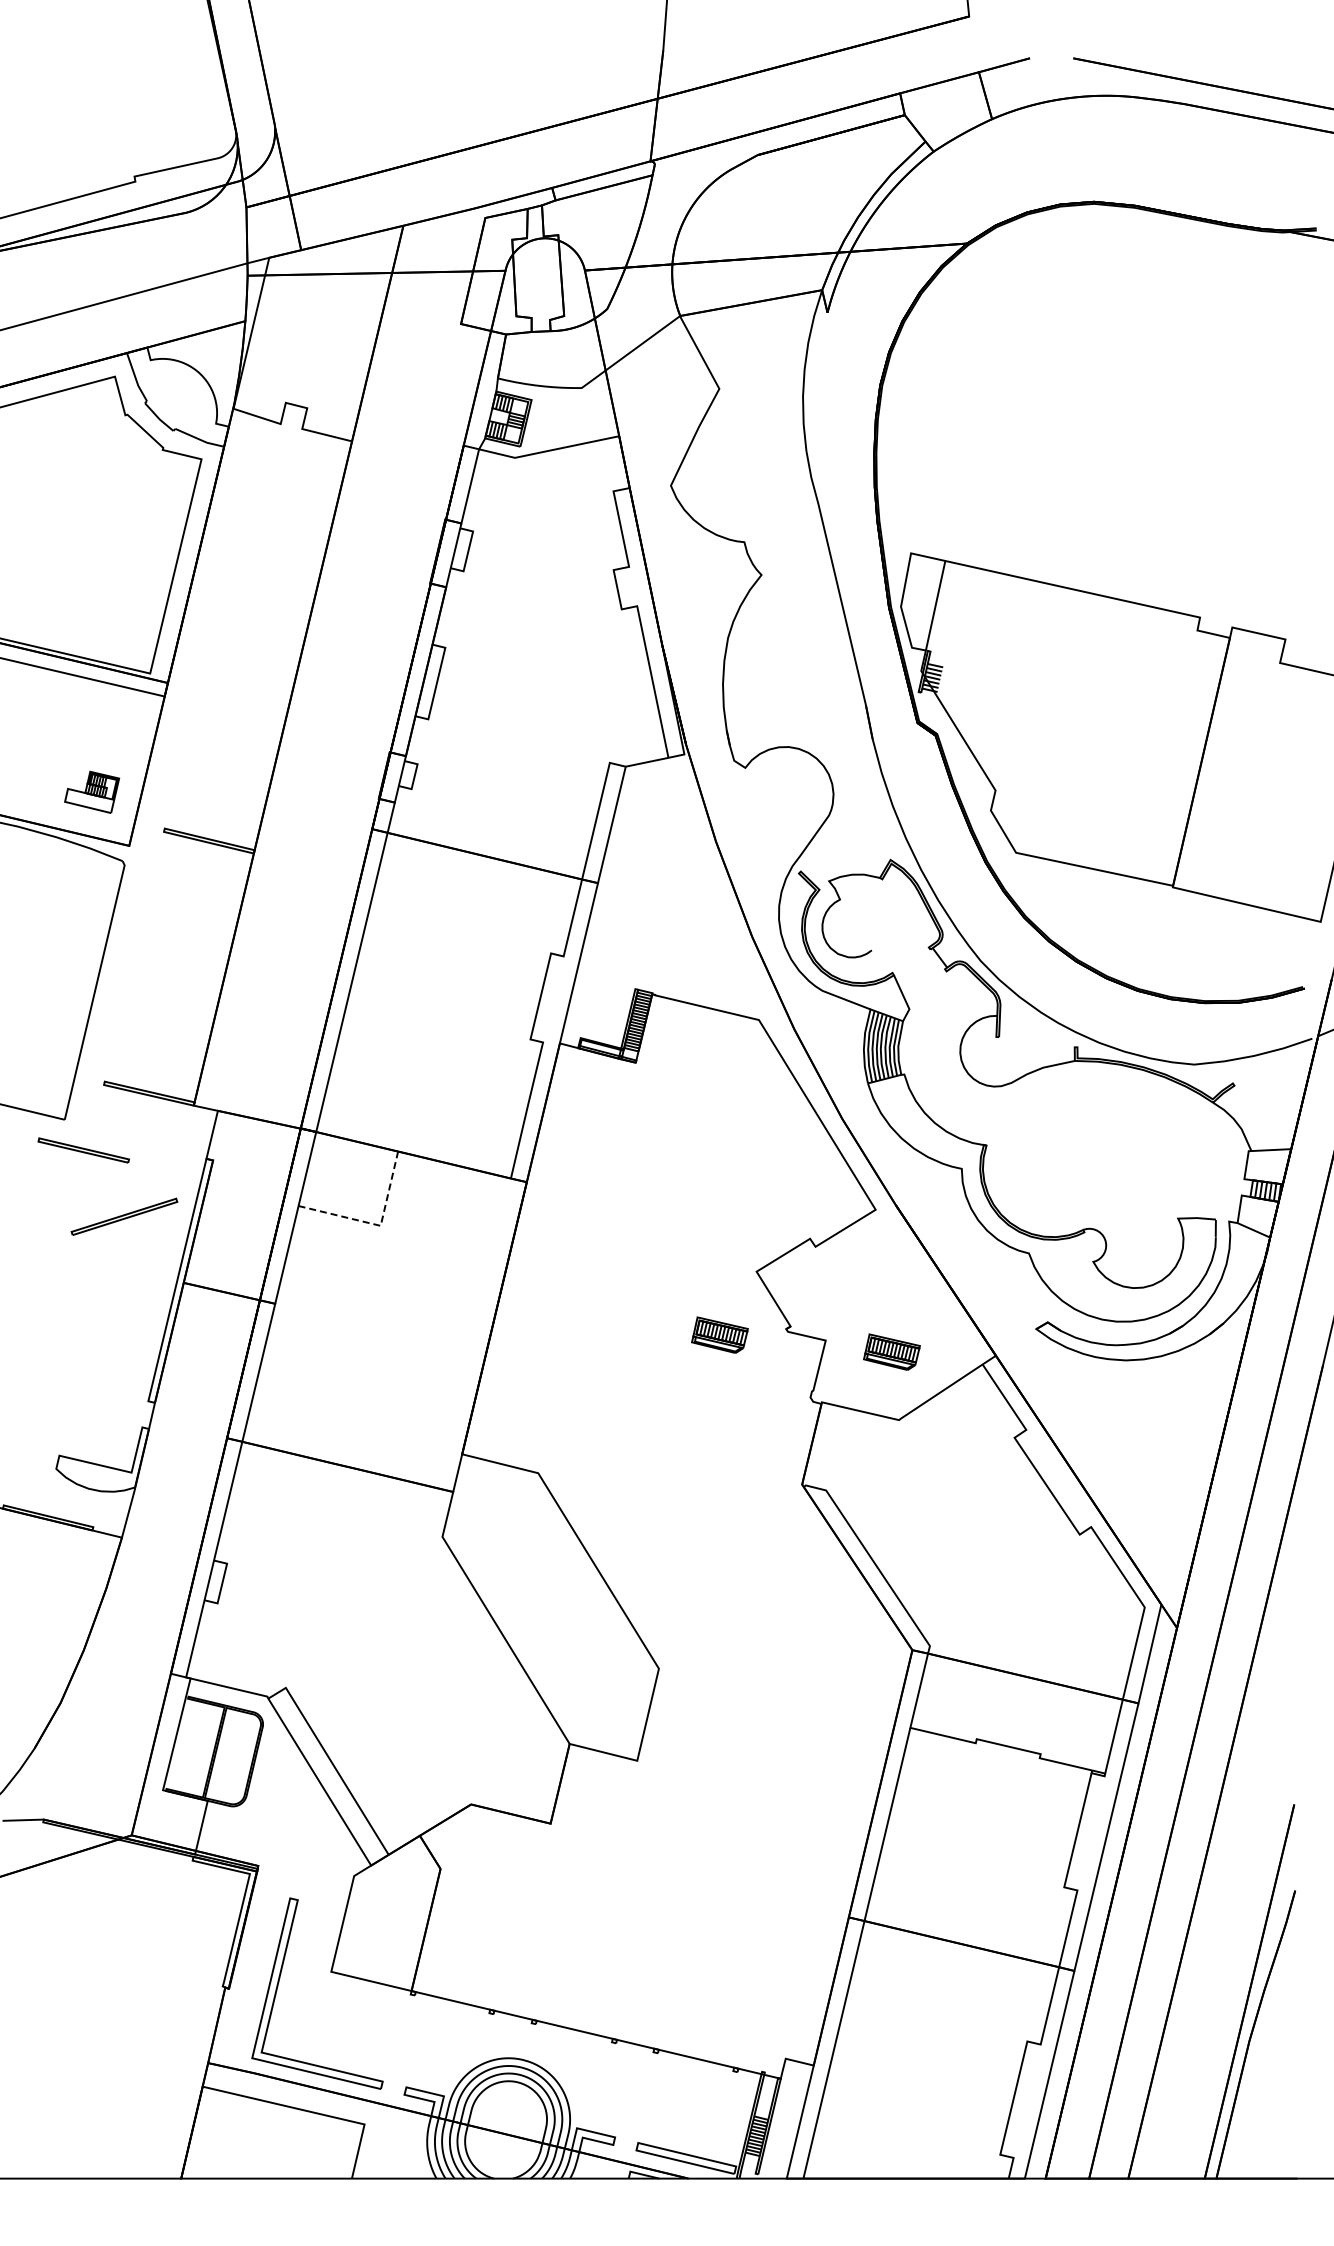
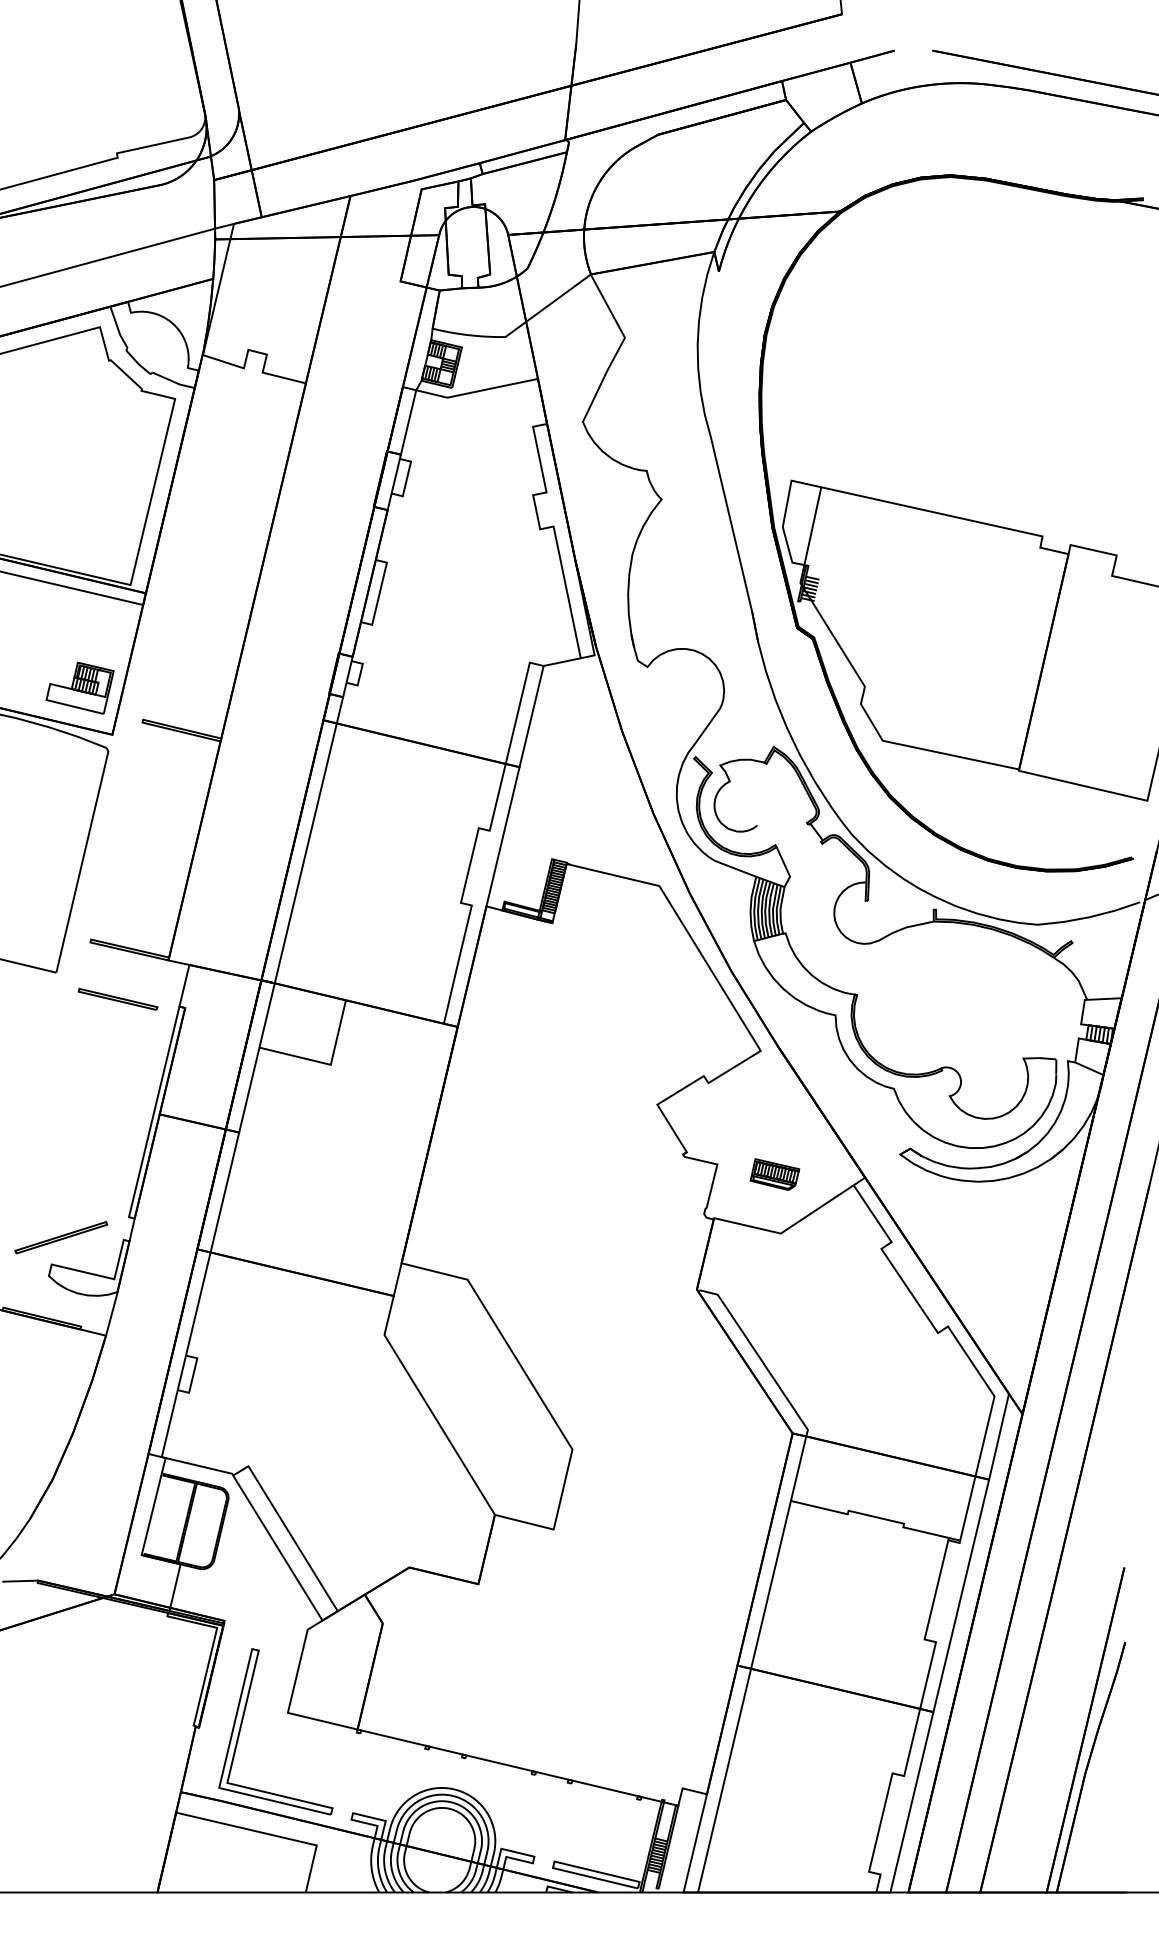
part: (91, 792) -> (79, 688), size x1.43
part: (83, 1150) -> (117, 999), moved
part: (124, 1216) -> (61, 1237), moved
line: (377, 1225) -> (328, 1064), dashed -> solid
part: (719, 1334) -> (625, 1159), removed

